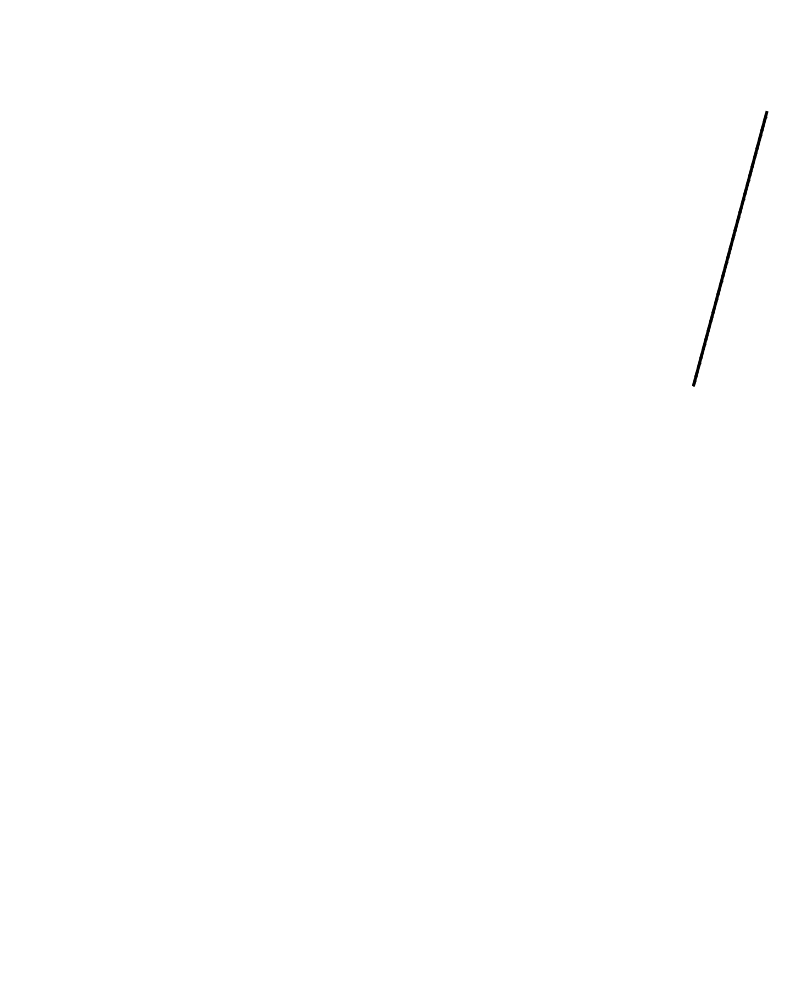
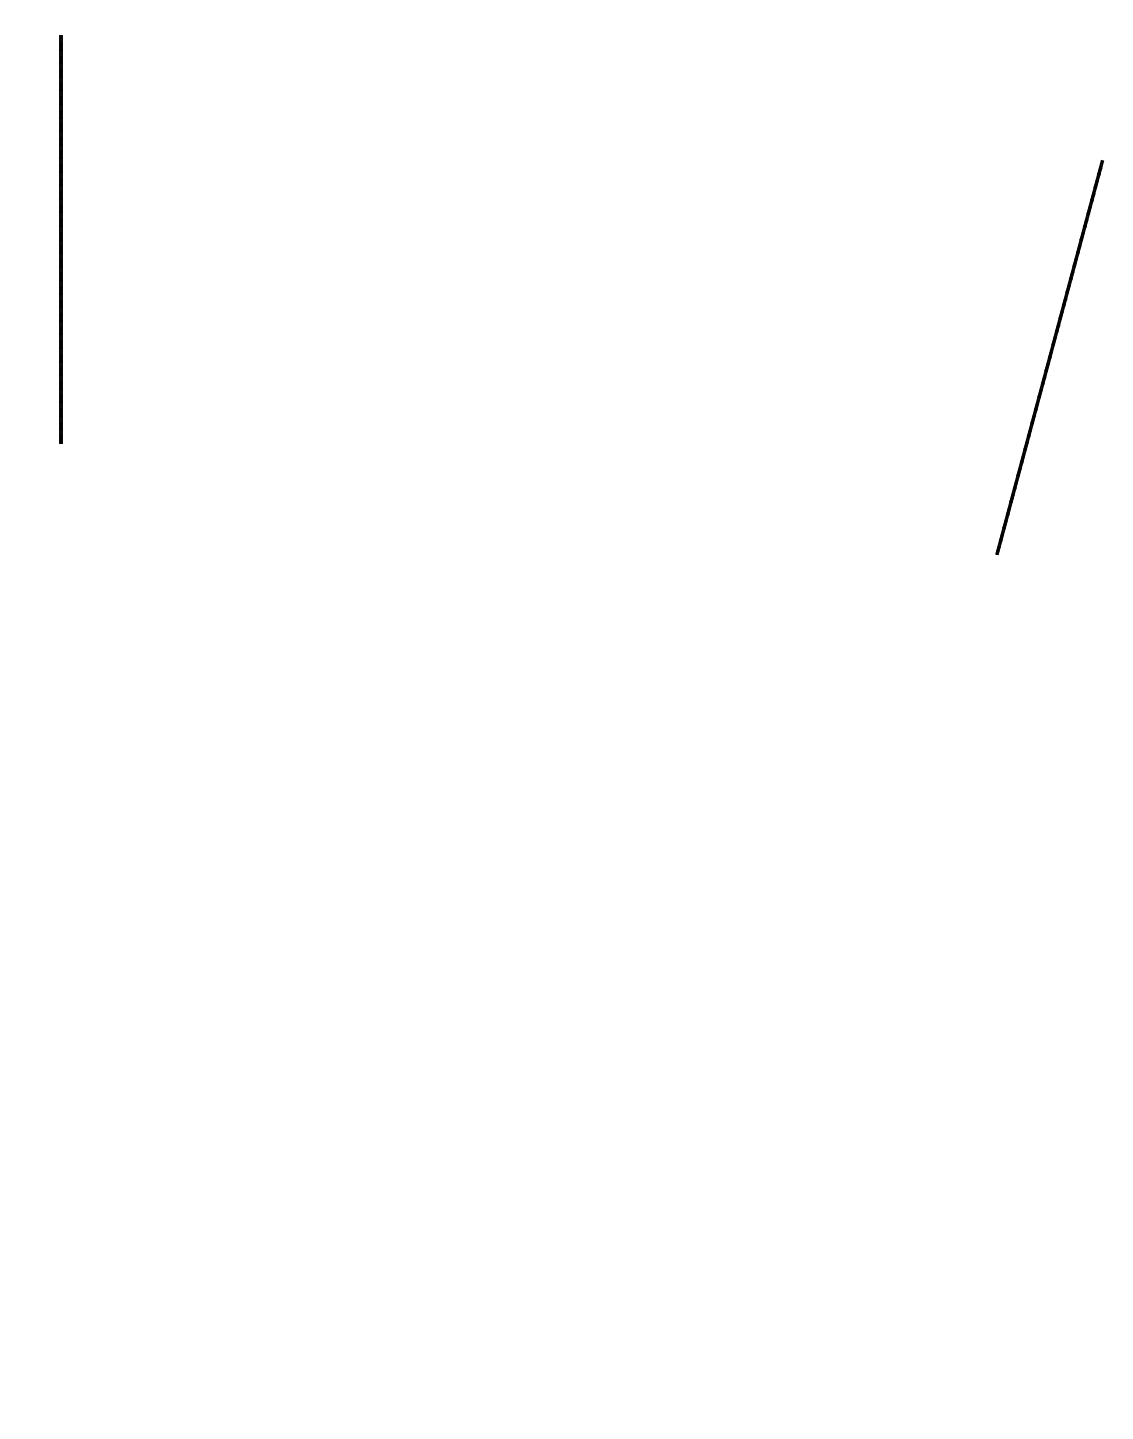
line: (42, 166) -> (61, 239), added

